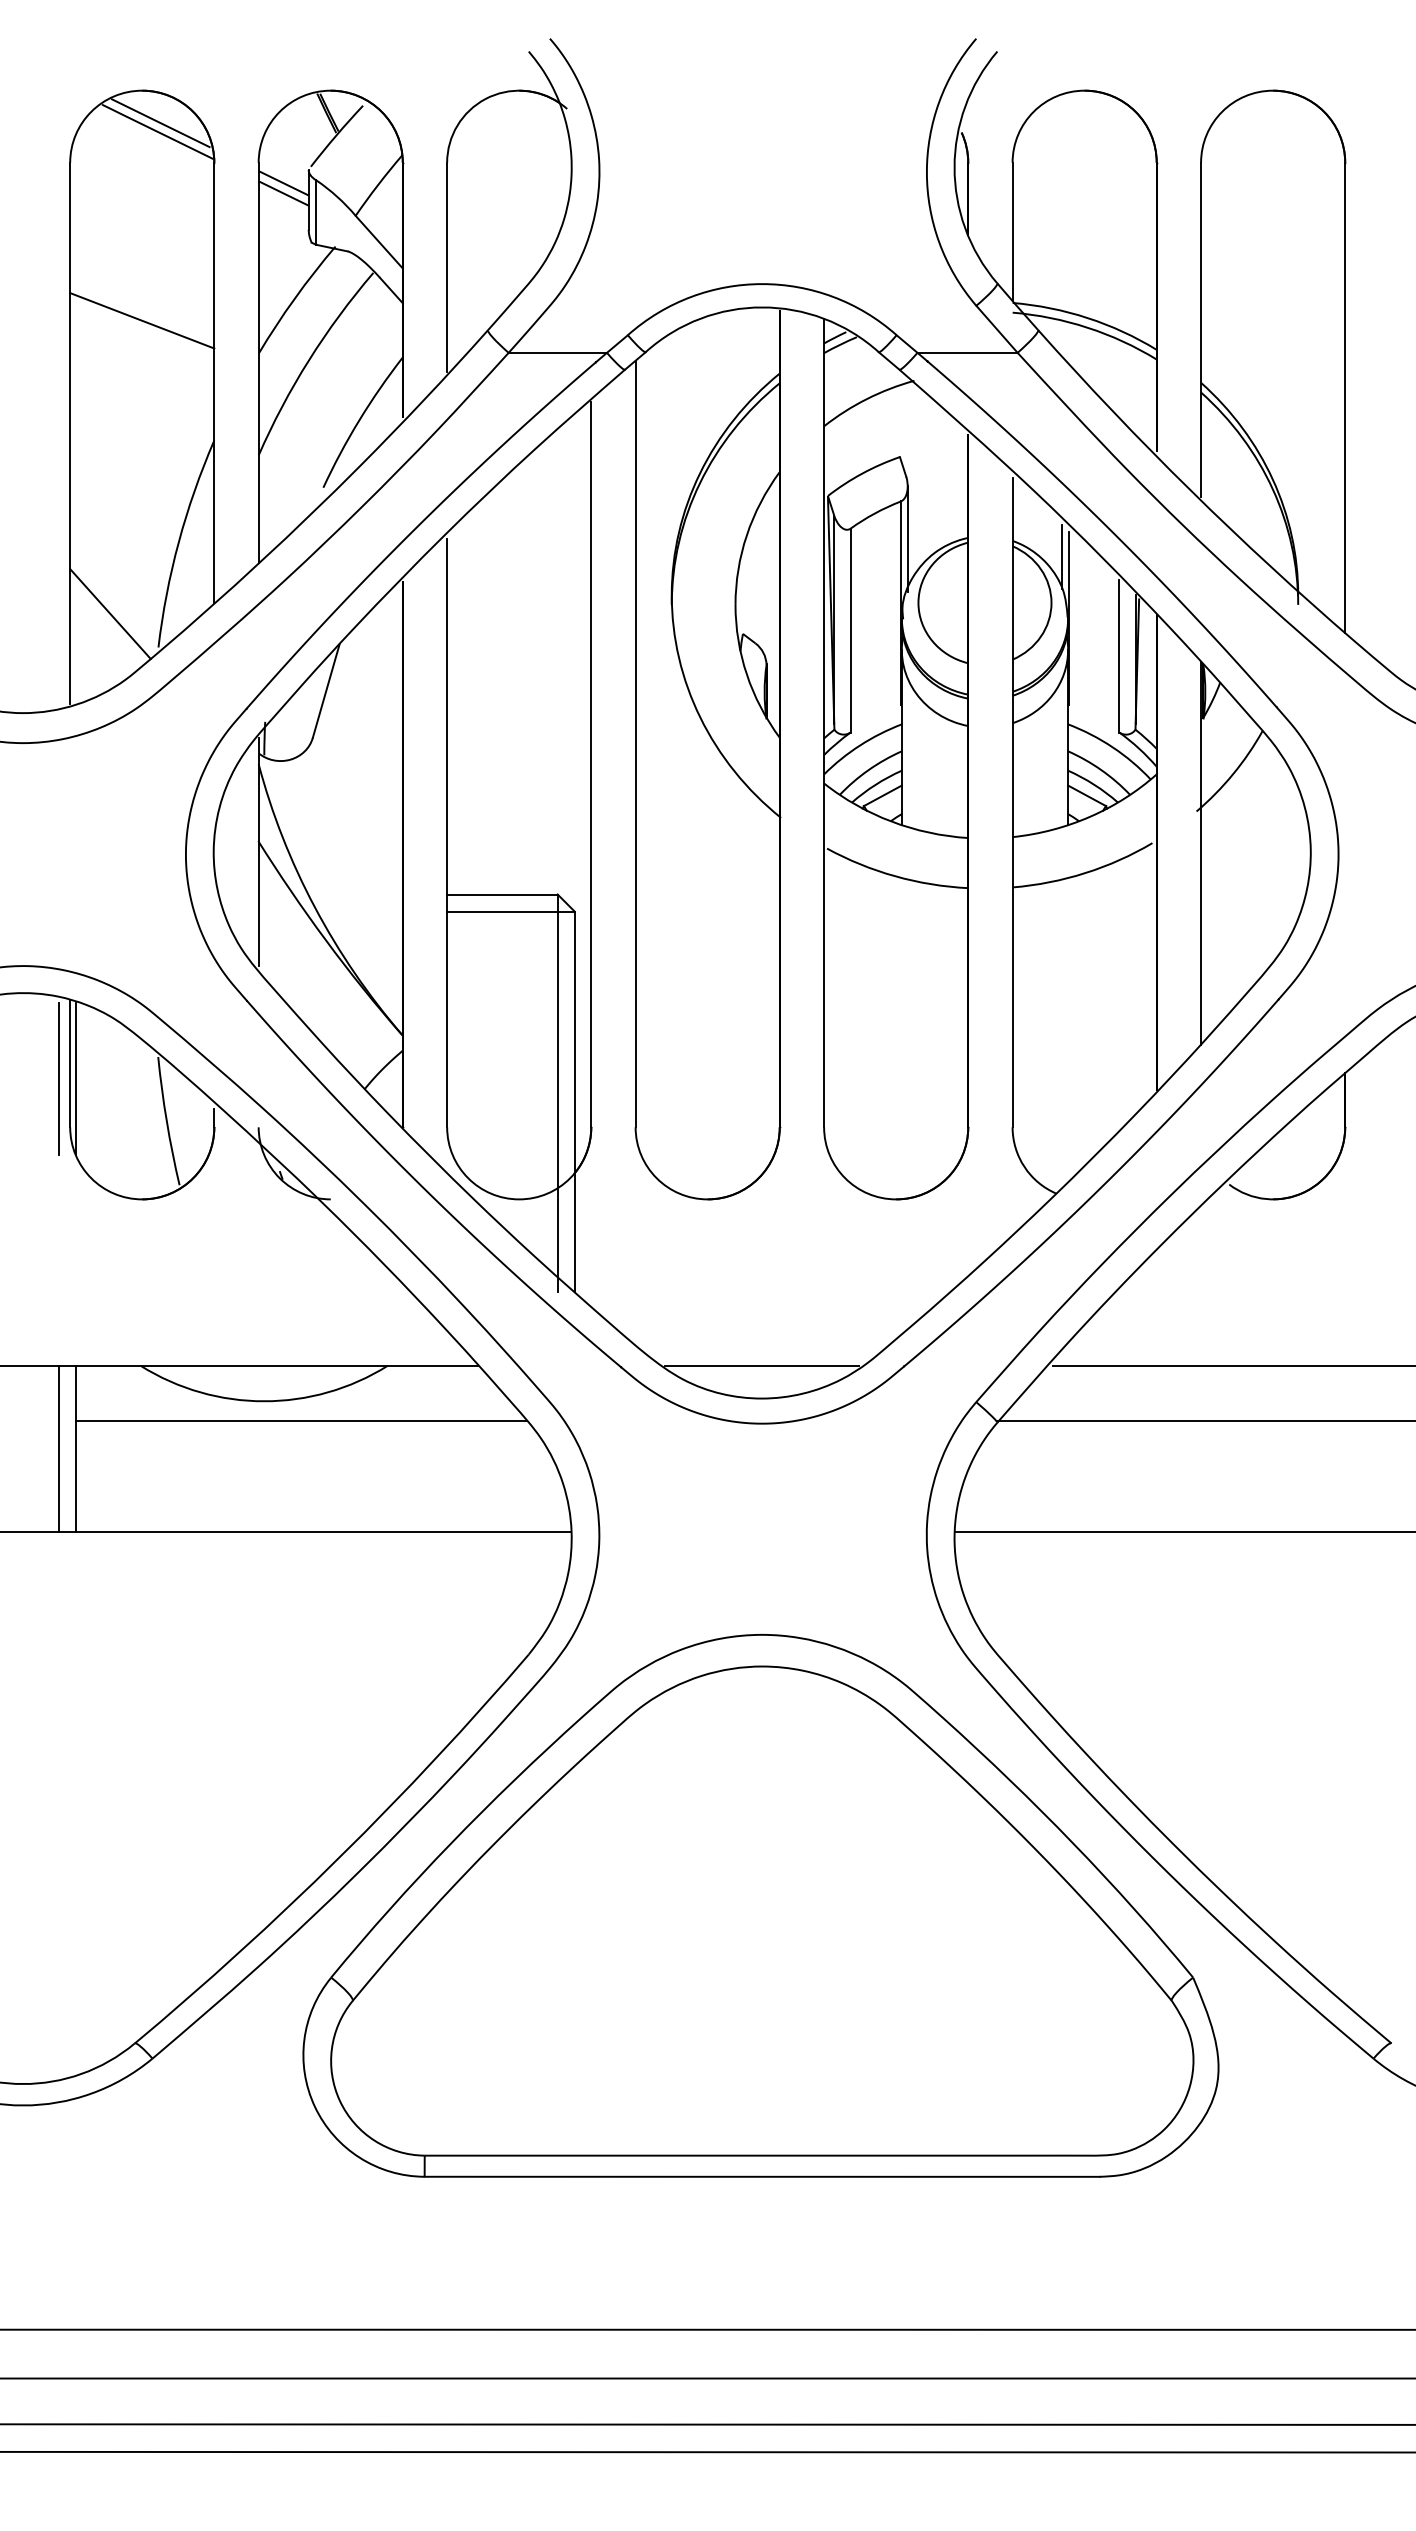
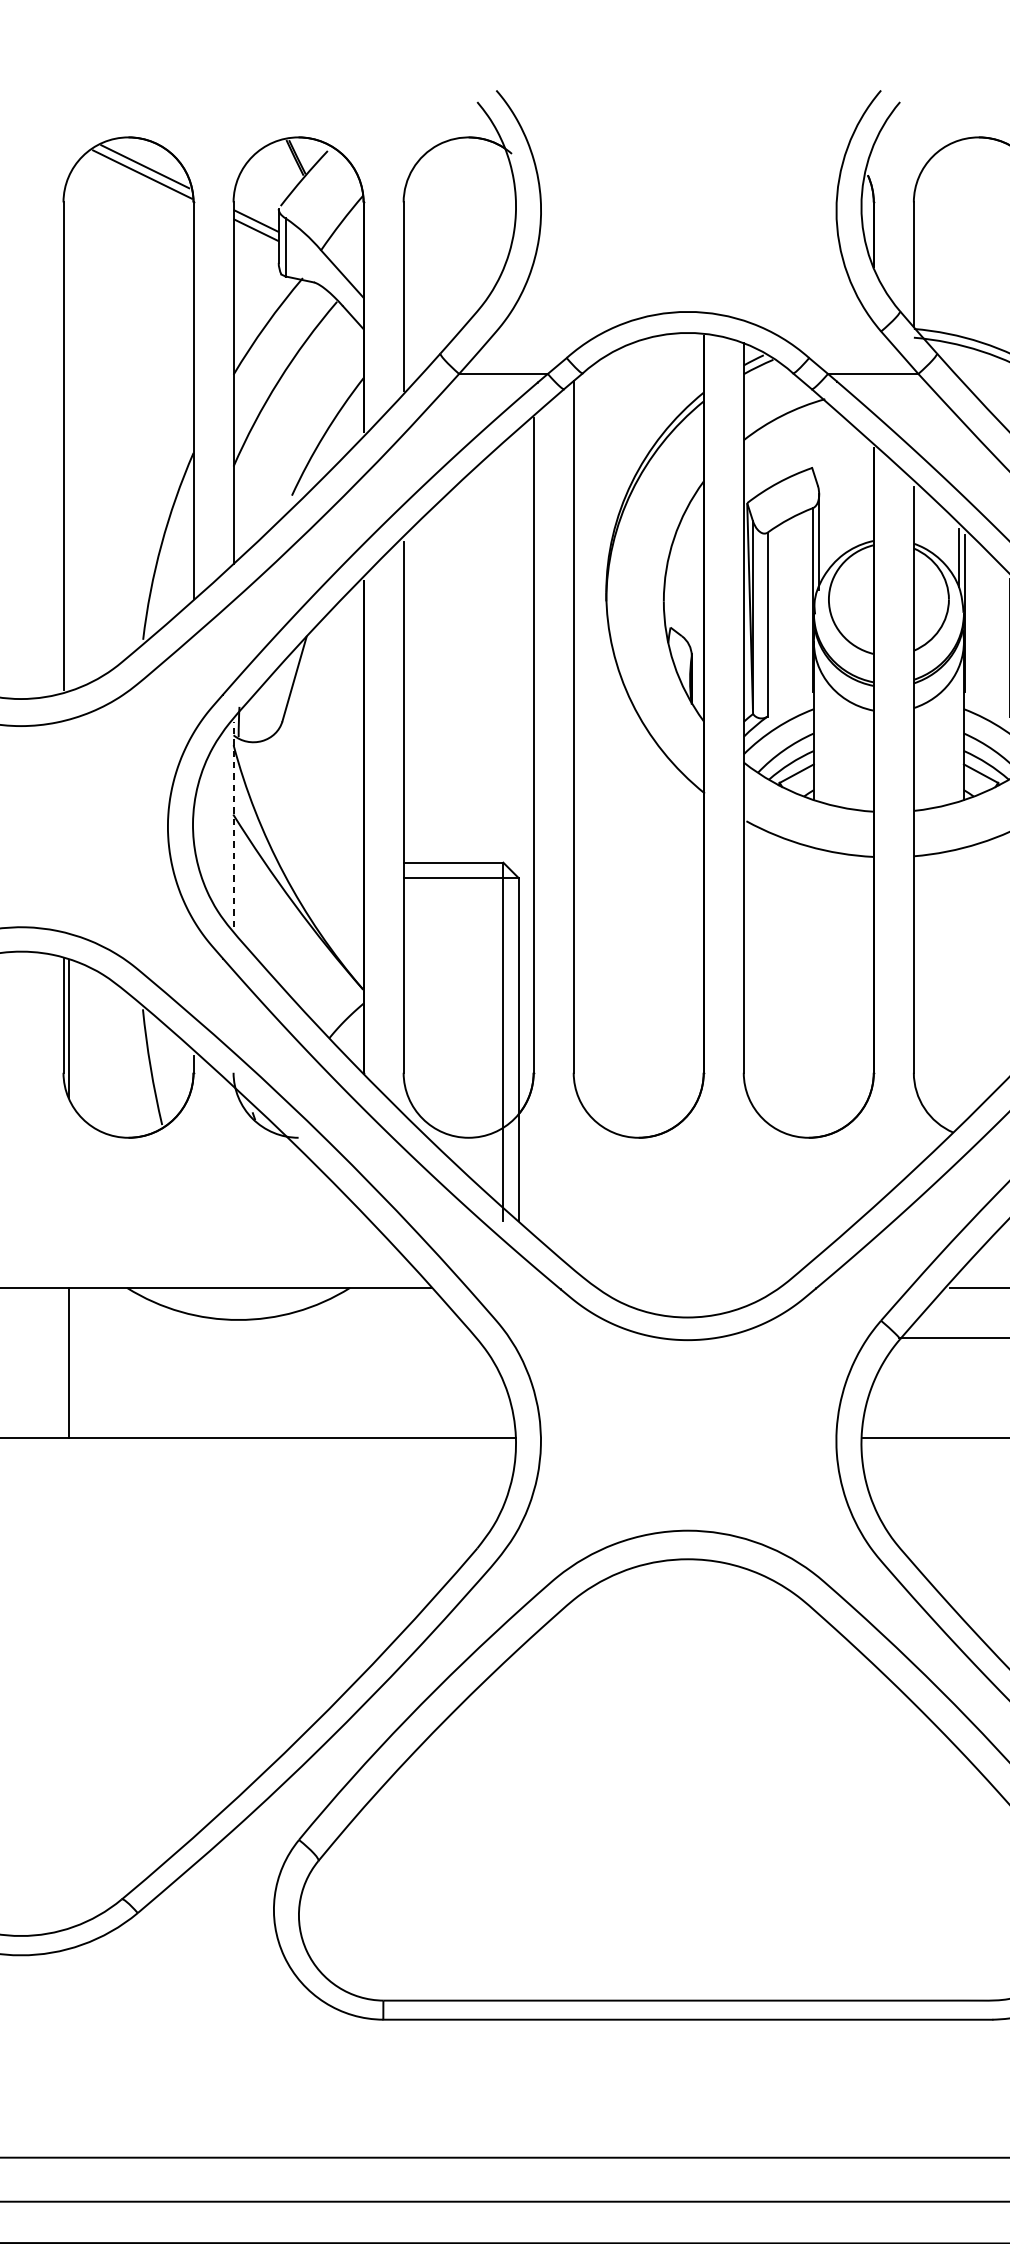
line: (142, 320) -> (128, 344), removed
line: (110, 614) -> (99, 610), removed
line: (258, 851) -> (233, 823), solid -> dashed
line: (58, 1078) -> (52, 1028), removed
line: (762, 1365) -> (688, 1287), removed
line: (300, 1421) -> (271, 1338), removed
line: (58, 1448) -> (52, 1362), removed

